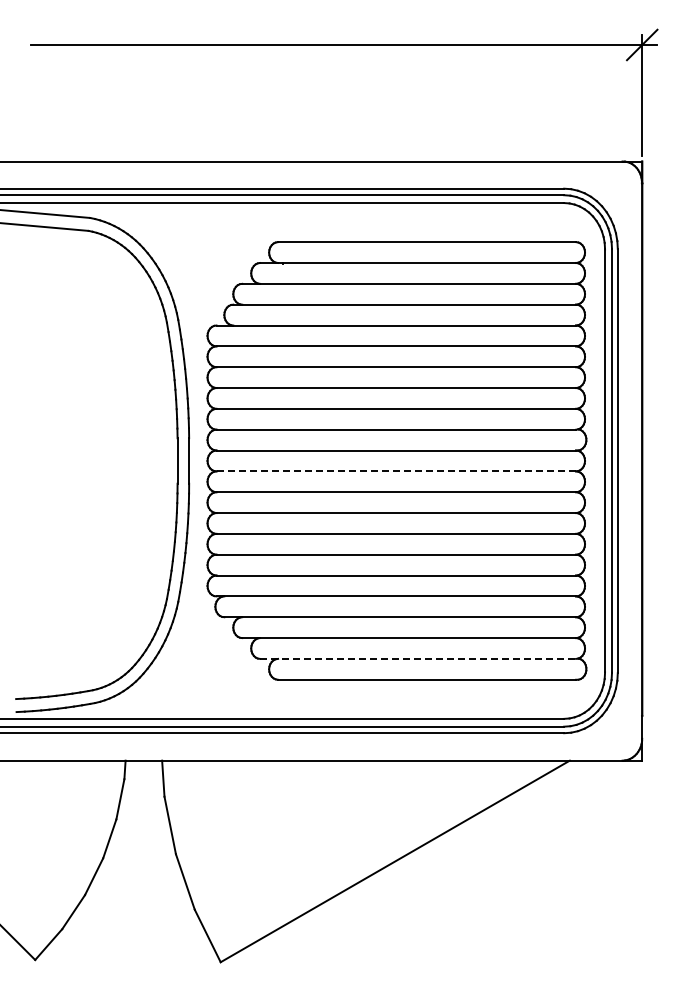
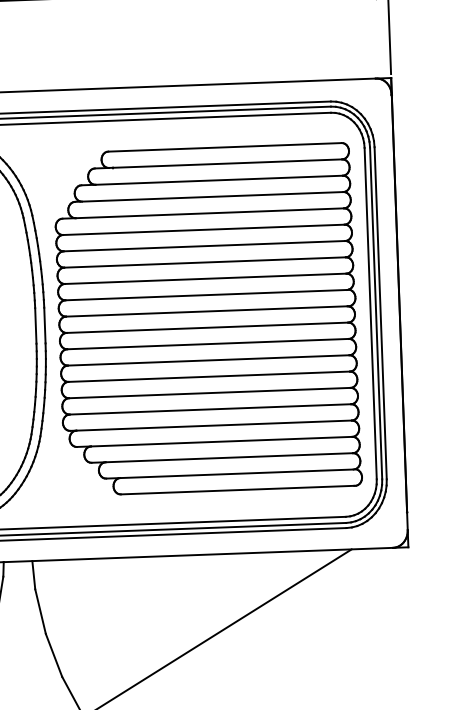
line: (396, 471) -> (207, 327), dashed -> solid
line: (418, 658) -> (230, 473), dashed -> solid

